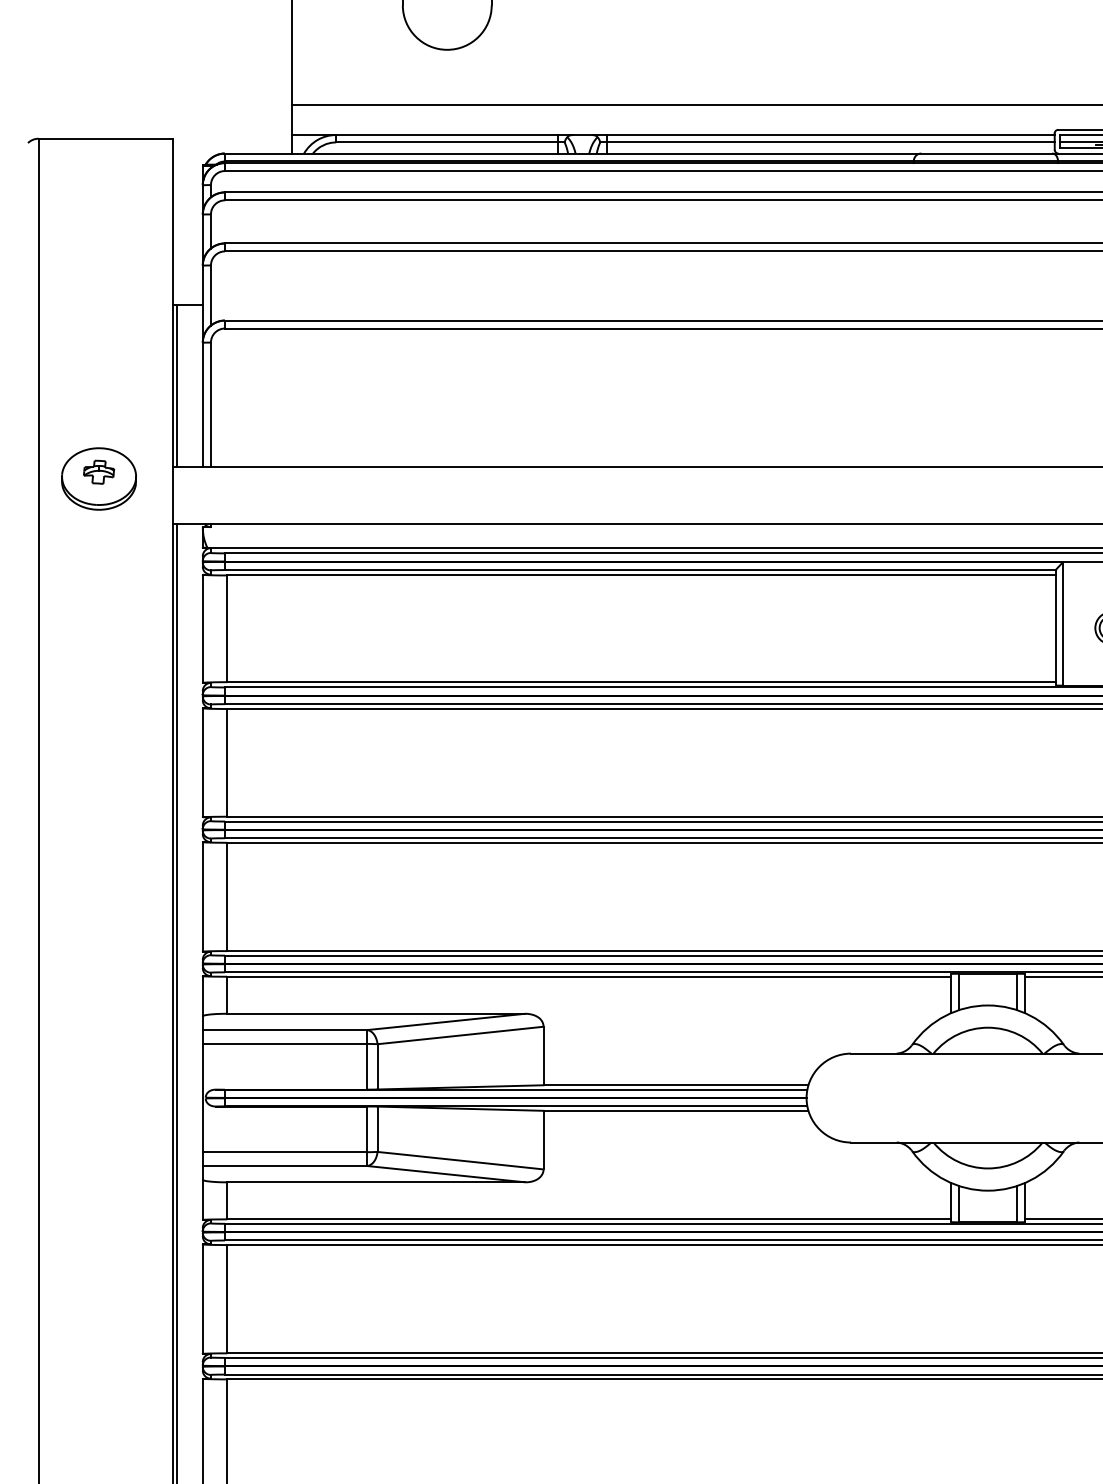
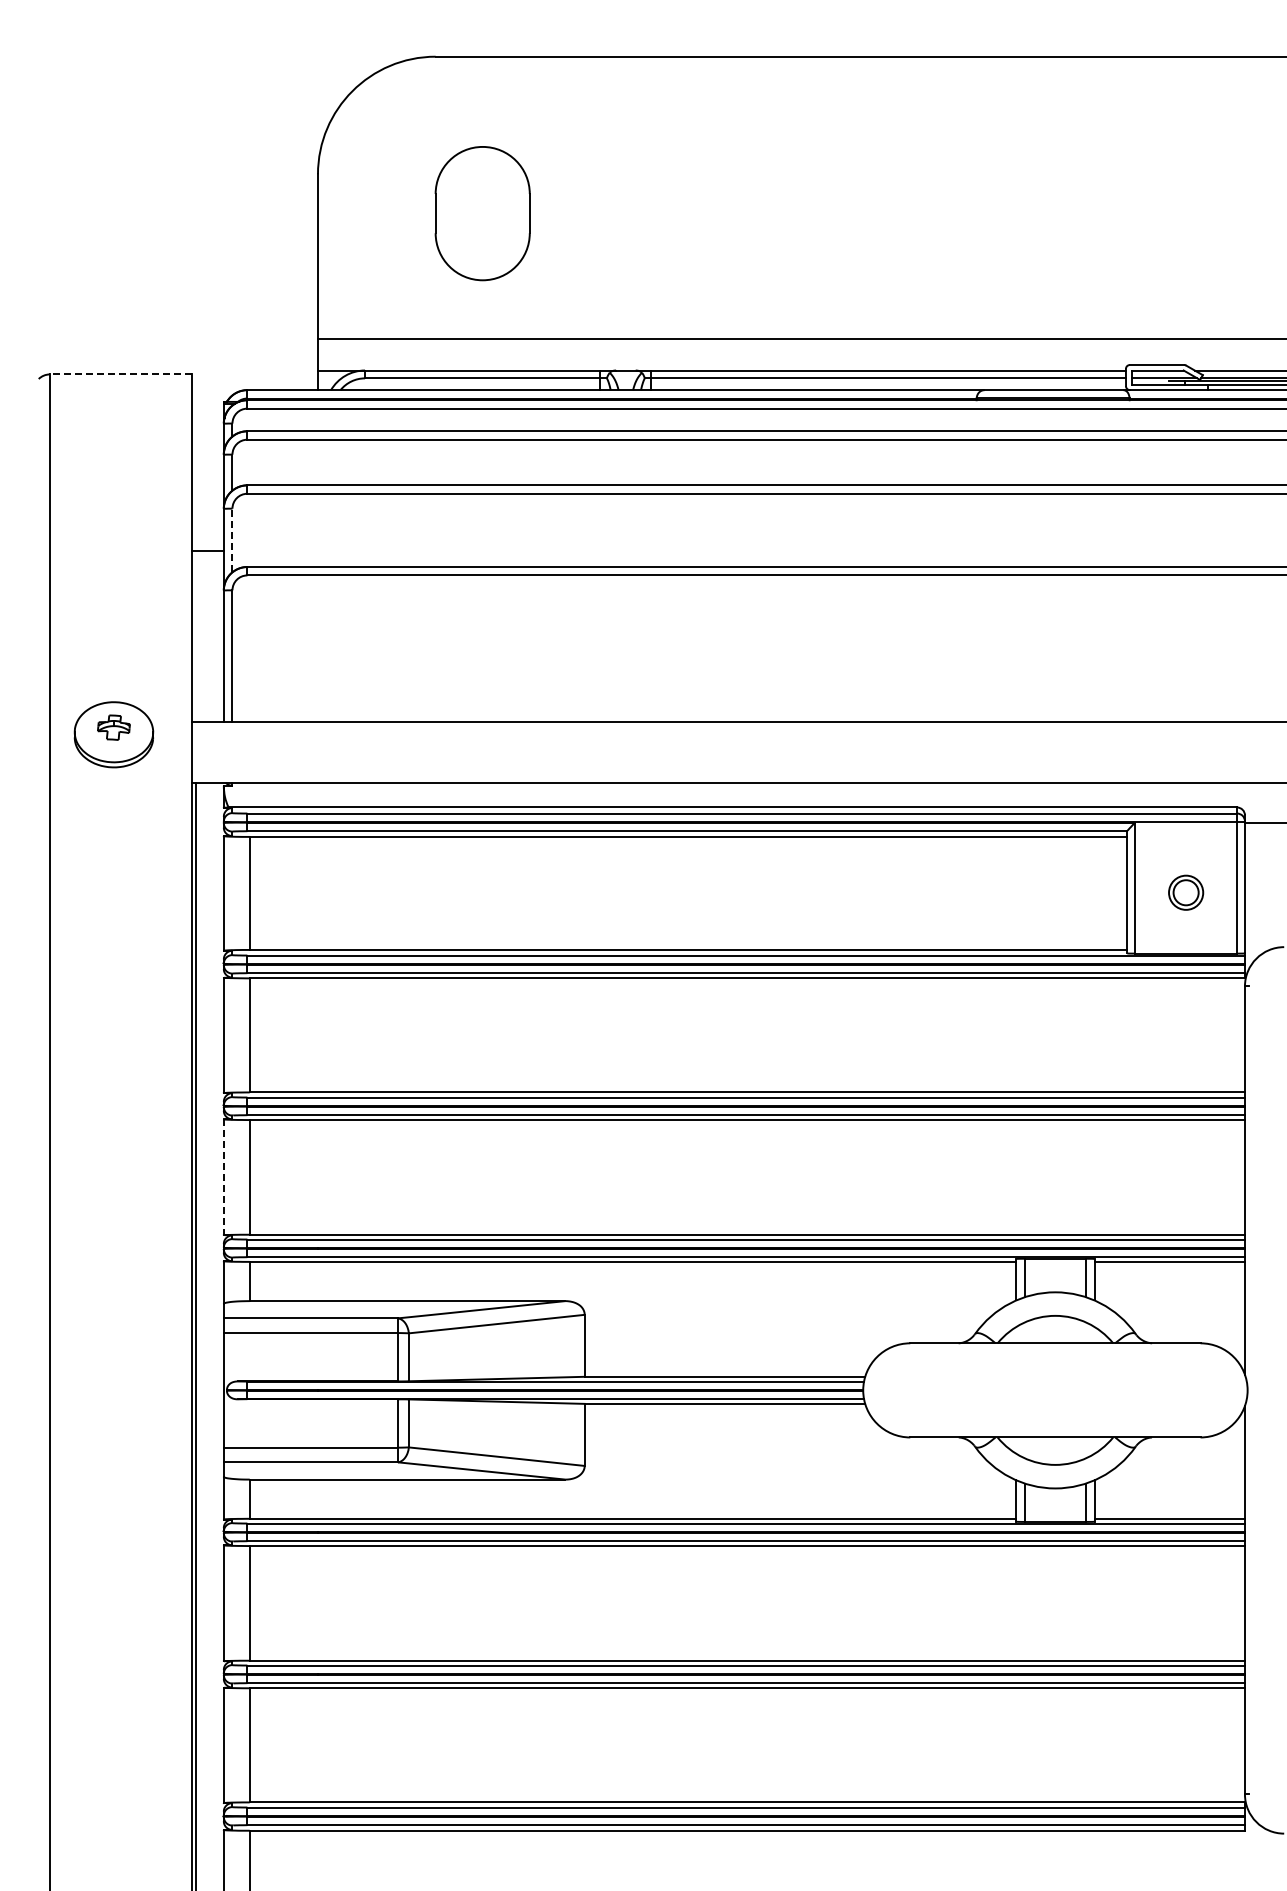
line: (105, 138) -> (120, 374), solid -> dashed
line: (210, 295) -> (232, 540), solid -> dashed
line: (177, 385) -> (196, 635), removed
line: (202, 897) -> (223, 1177), solid -> dashed

